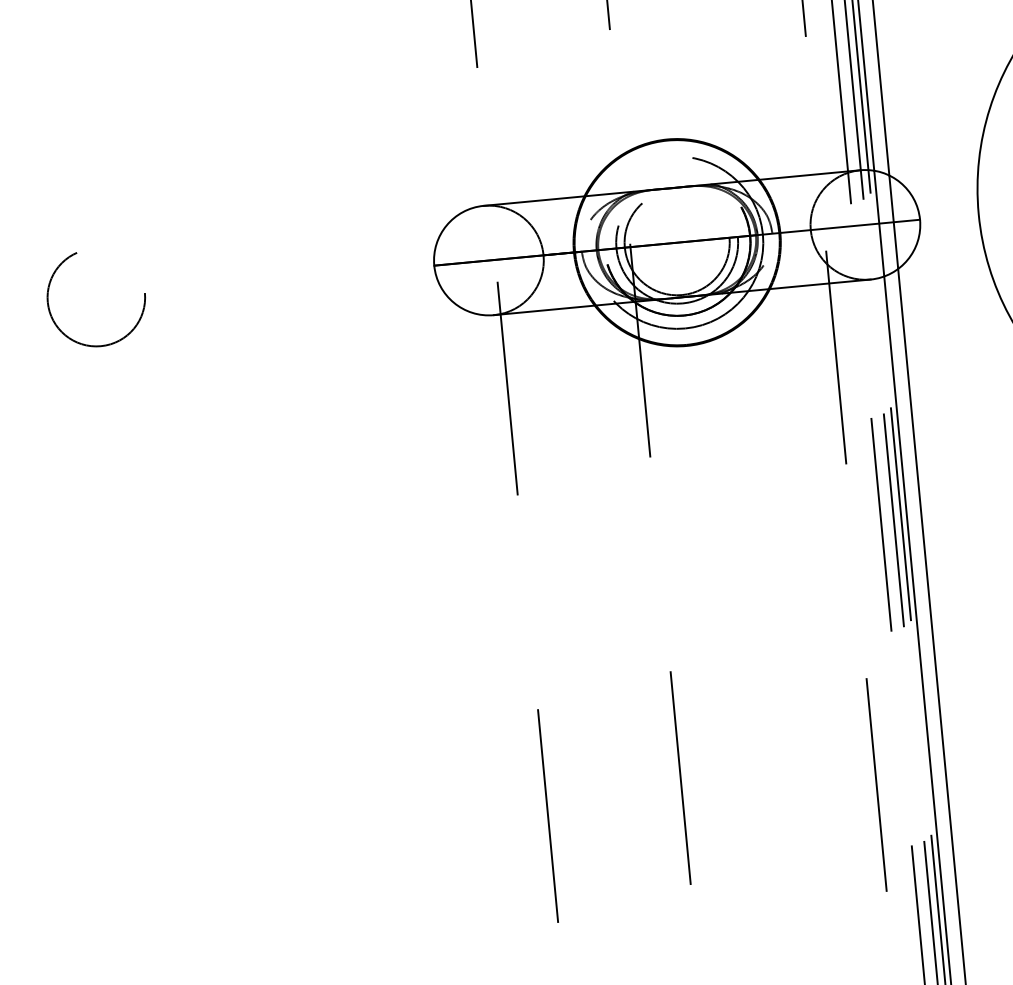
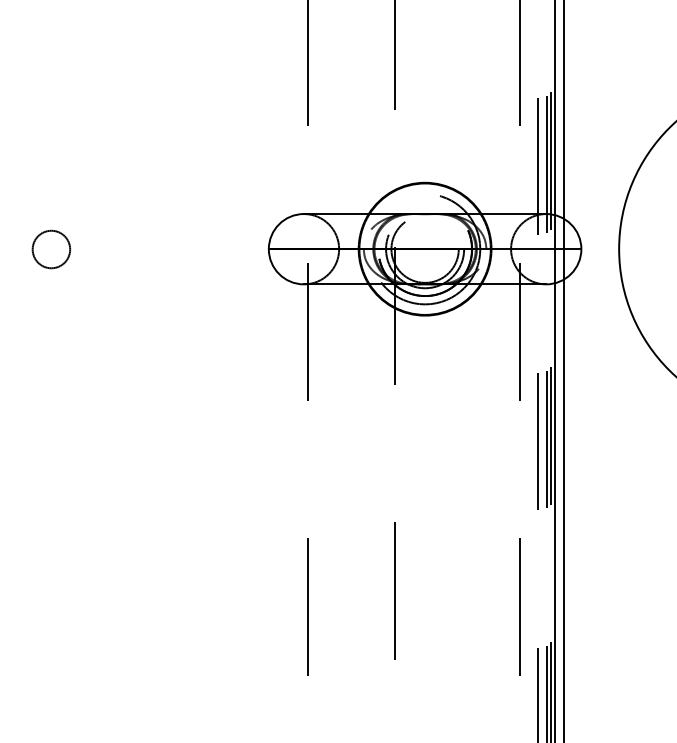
circle: (96, 298) -> (51, 249), size x0.6

